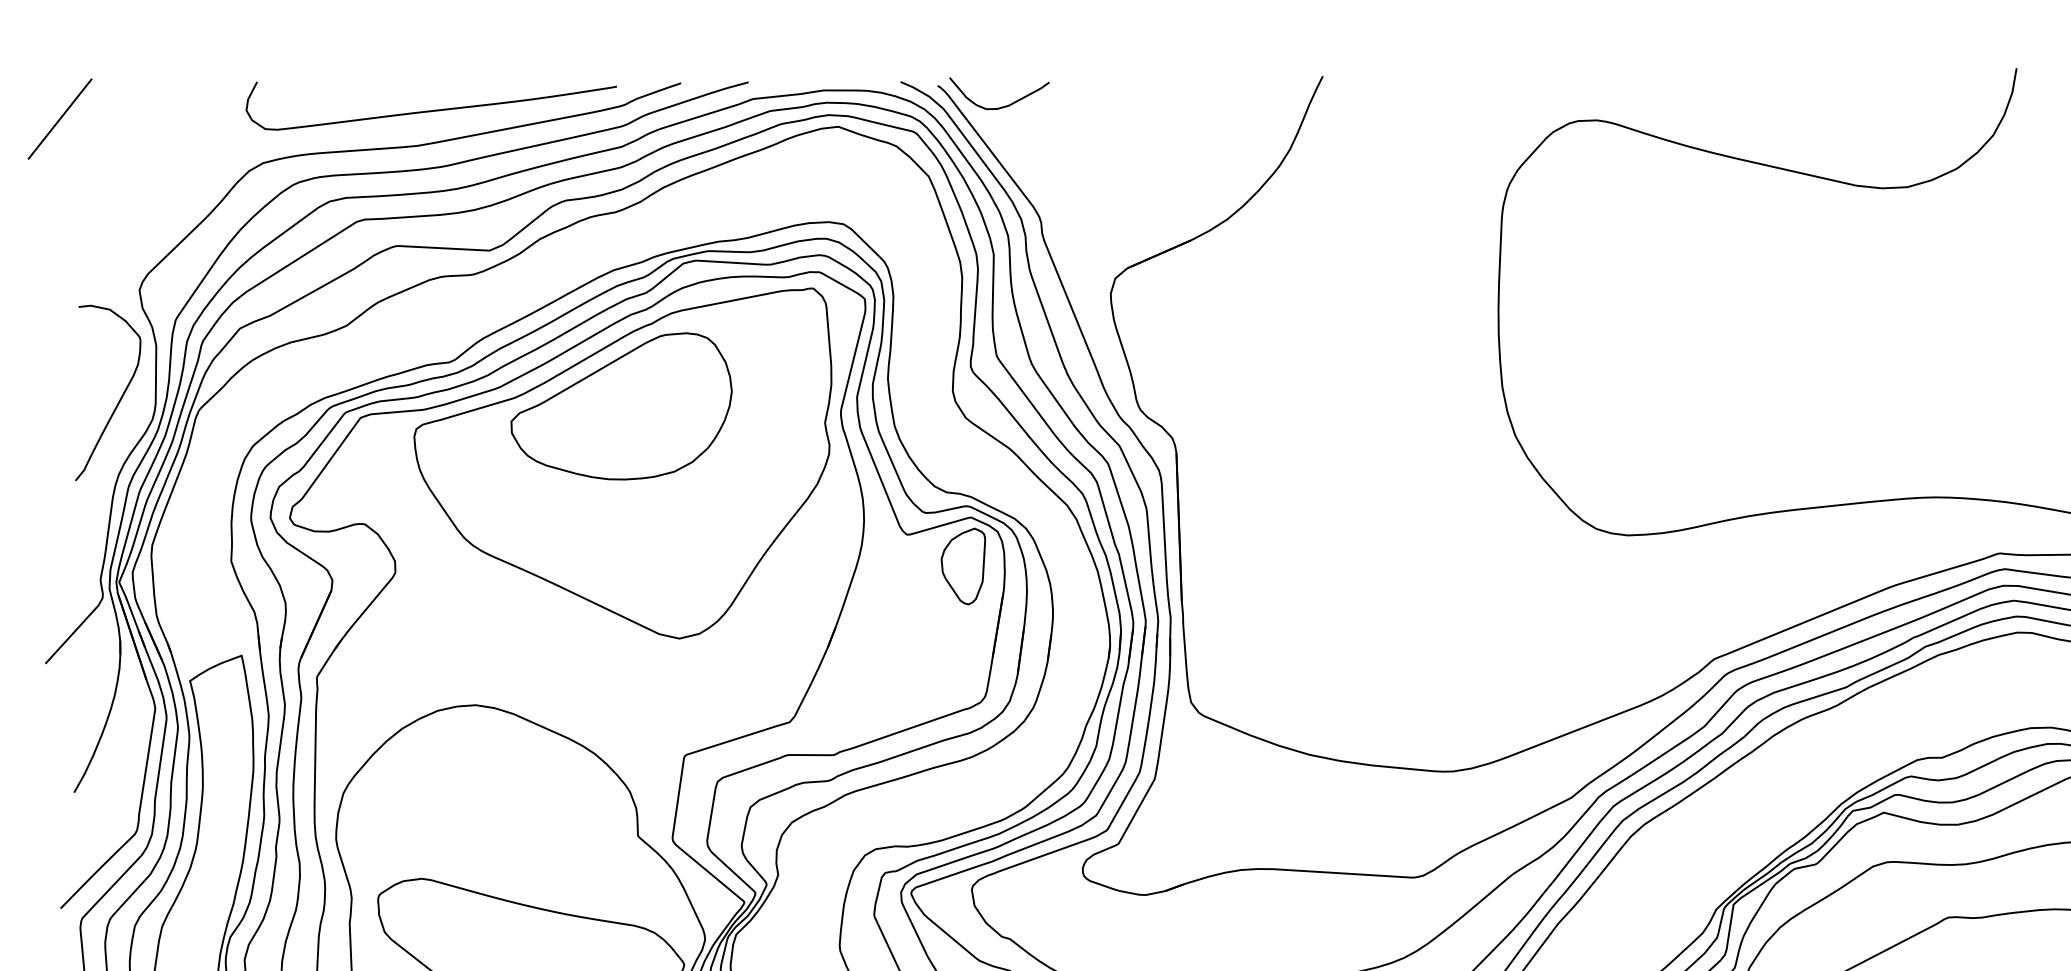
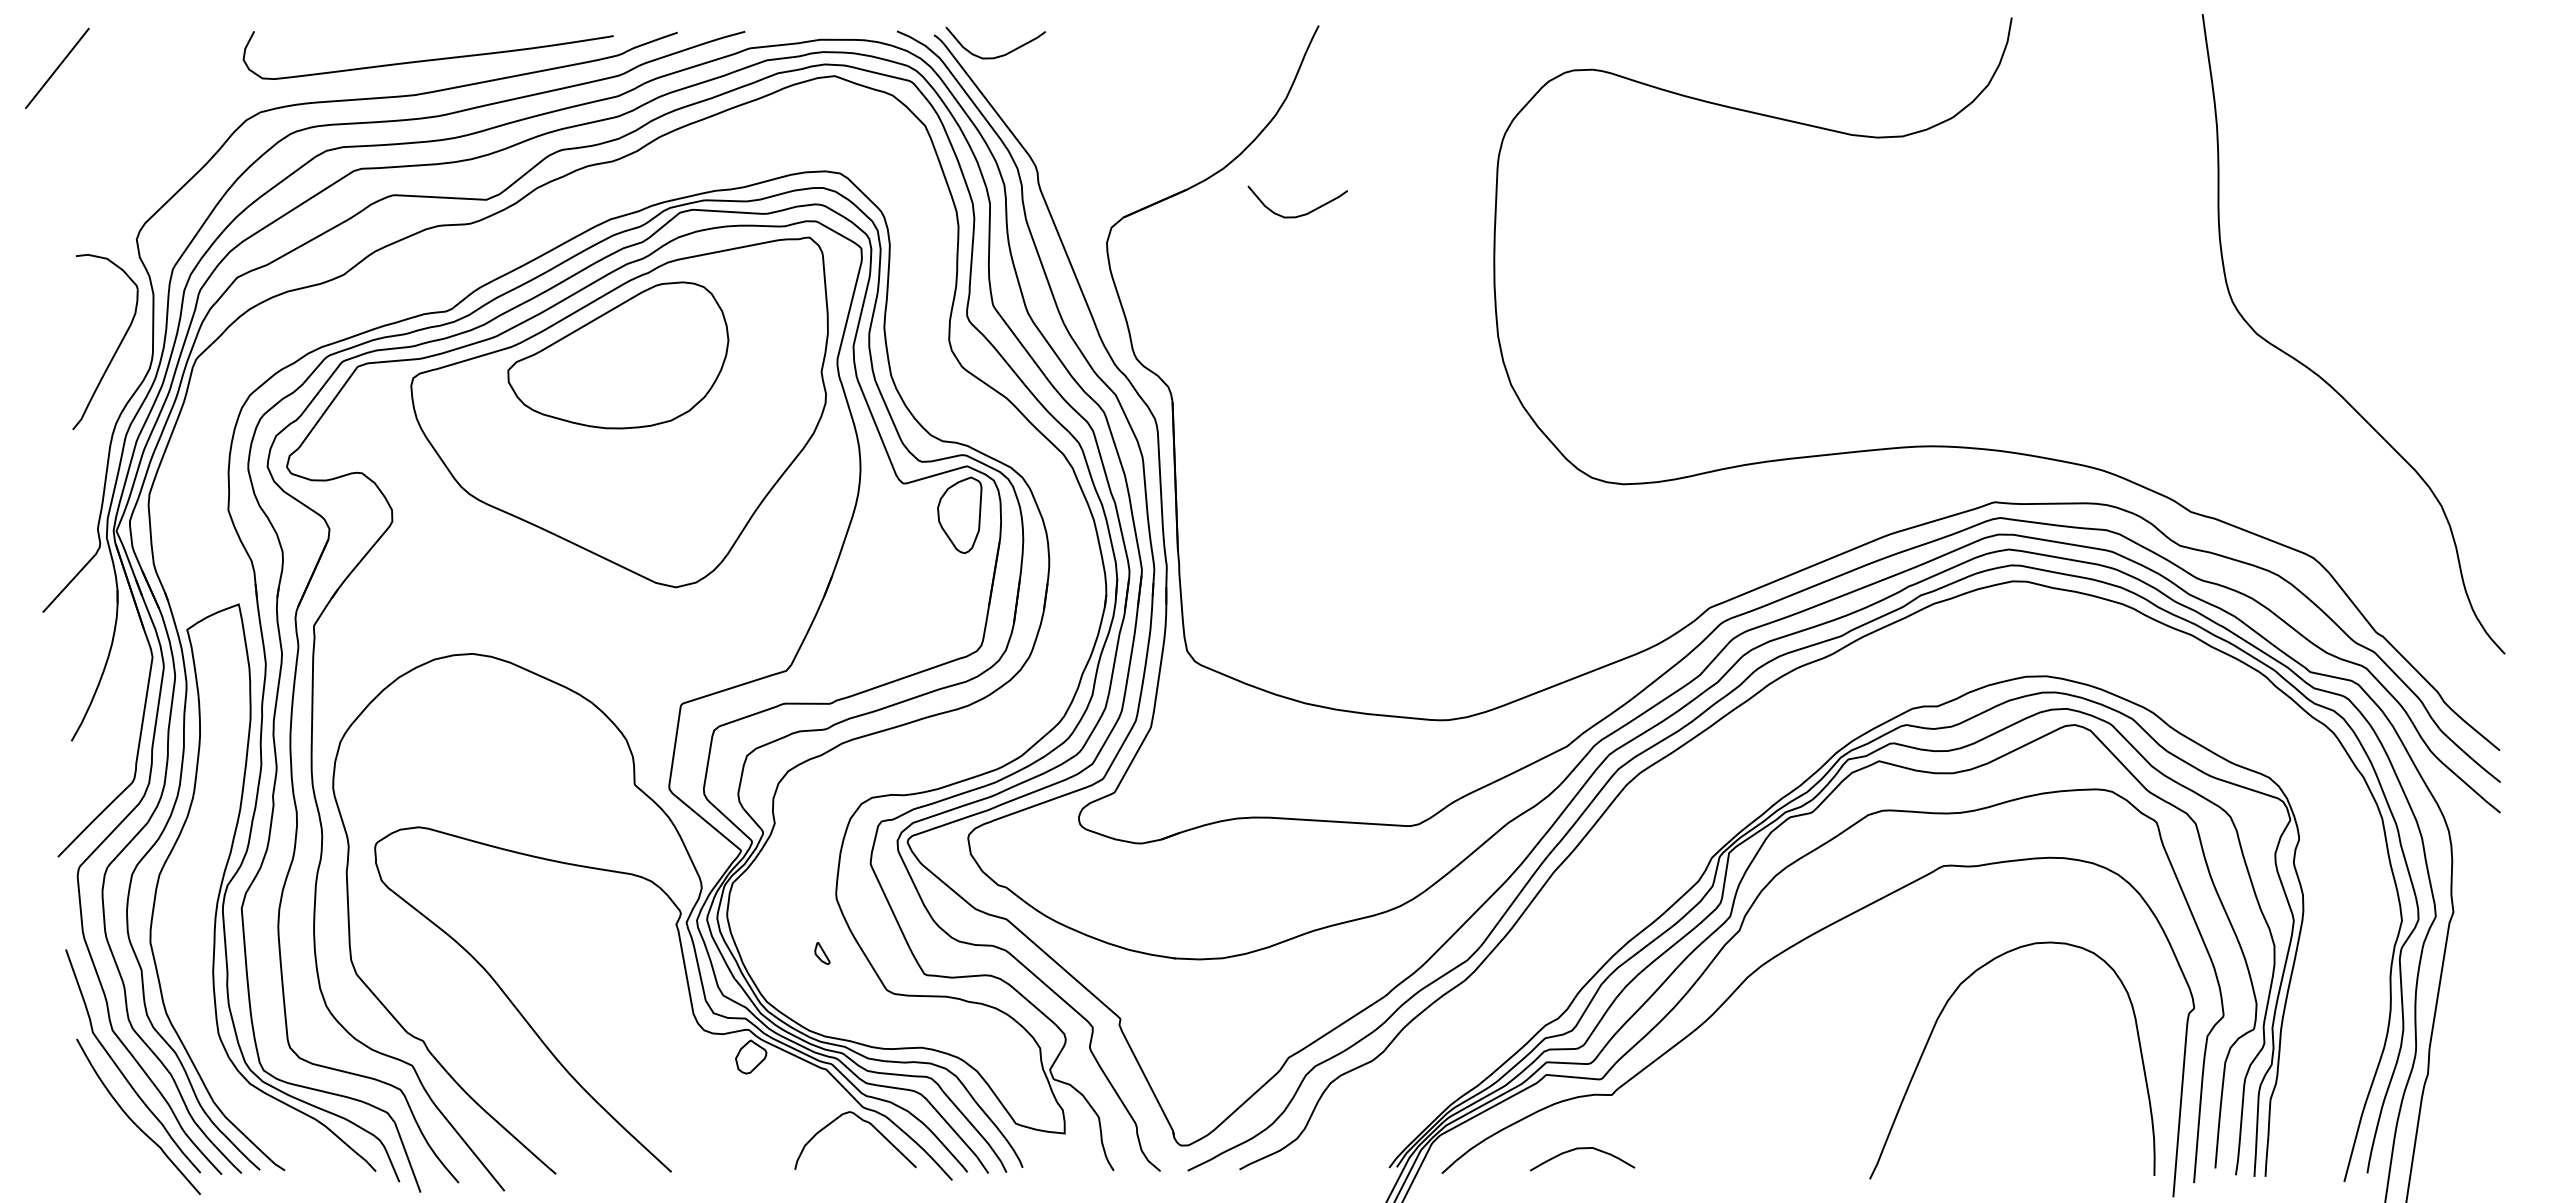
curve: (1305, 265) -> (1301, 214), added

